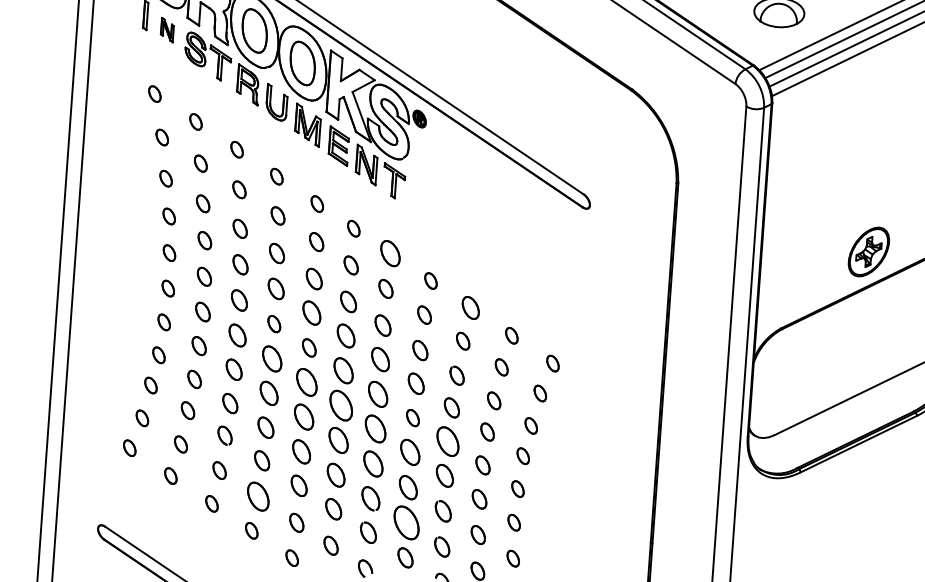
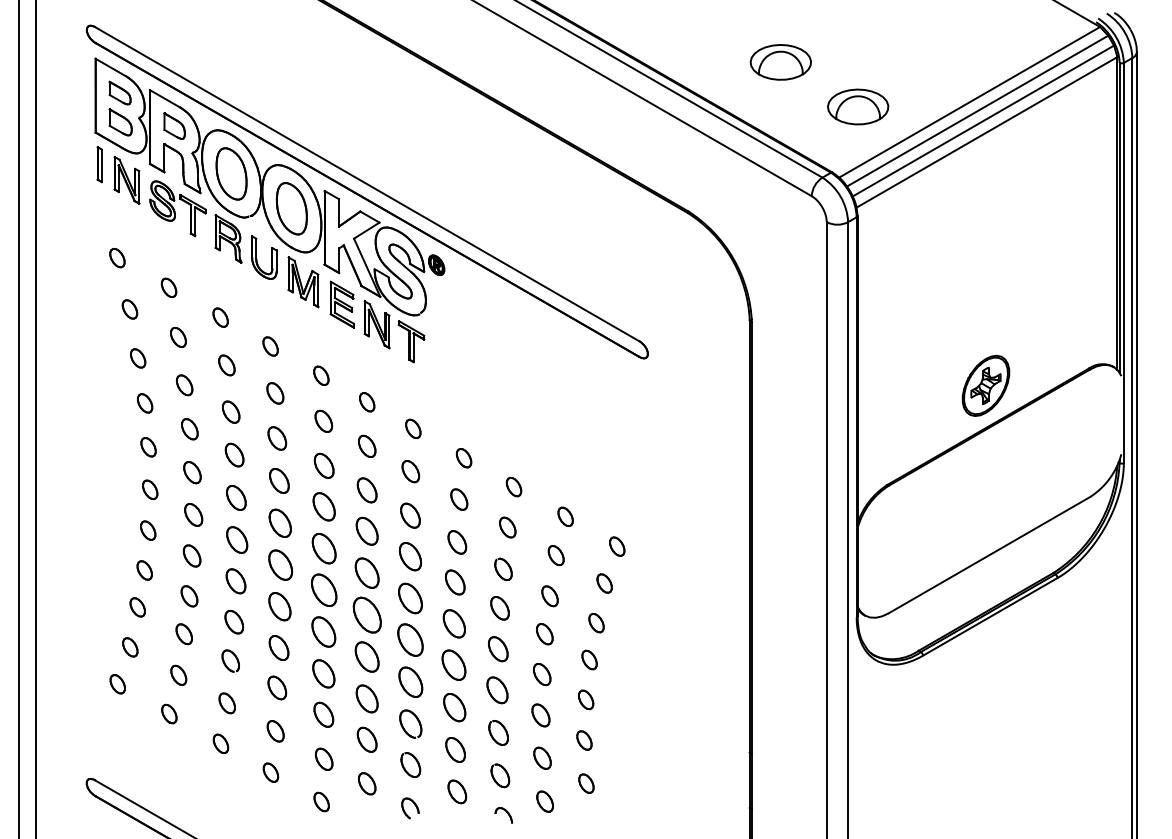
part: (167, 30) -> (126, 180), size x1.67
part: (390, 253) -> (413, 428), size x0.62
part: (470, 307) -> (513, 486), size x0.71
part: (273, 323) -> (279, 522), size x1.43
part: (308, 347) -> (323, 548), size x1.43
part: (412, 417) -> (453, 623), size x1.43
part: (448, 442) -> (498, 649), size x0.71
part: (258, 496) -> (275, 731), size x0.62
part: (406, 522) -> (455, 749), size x0.62

